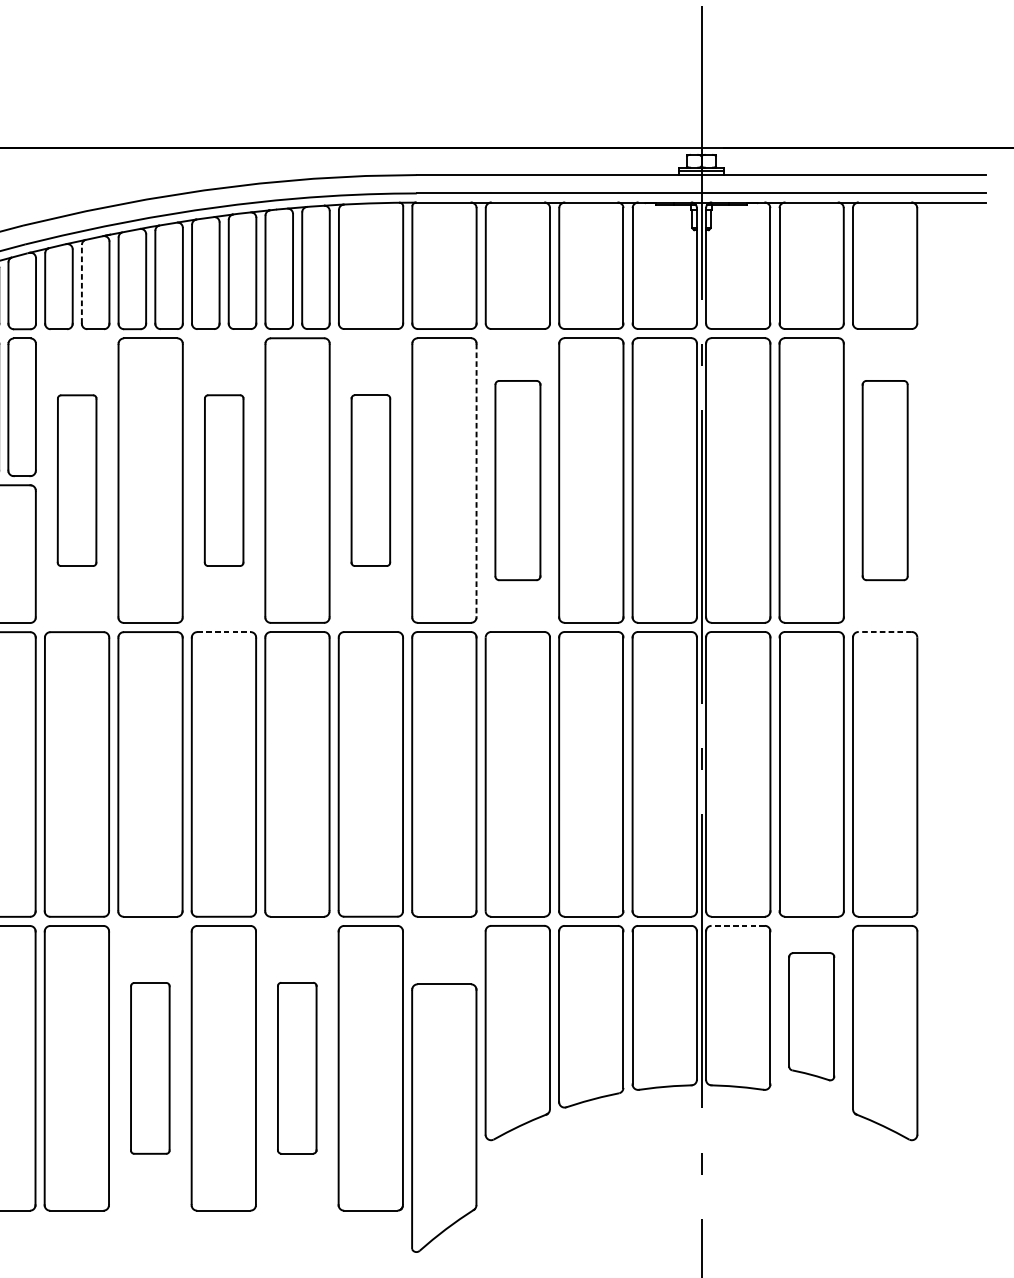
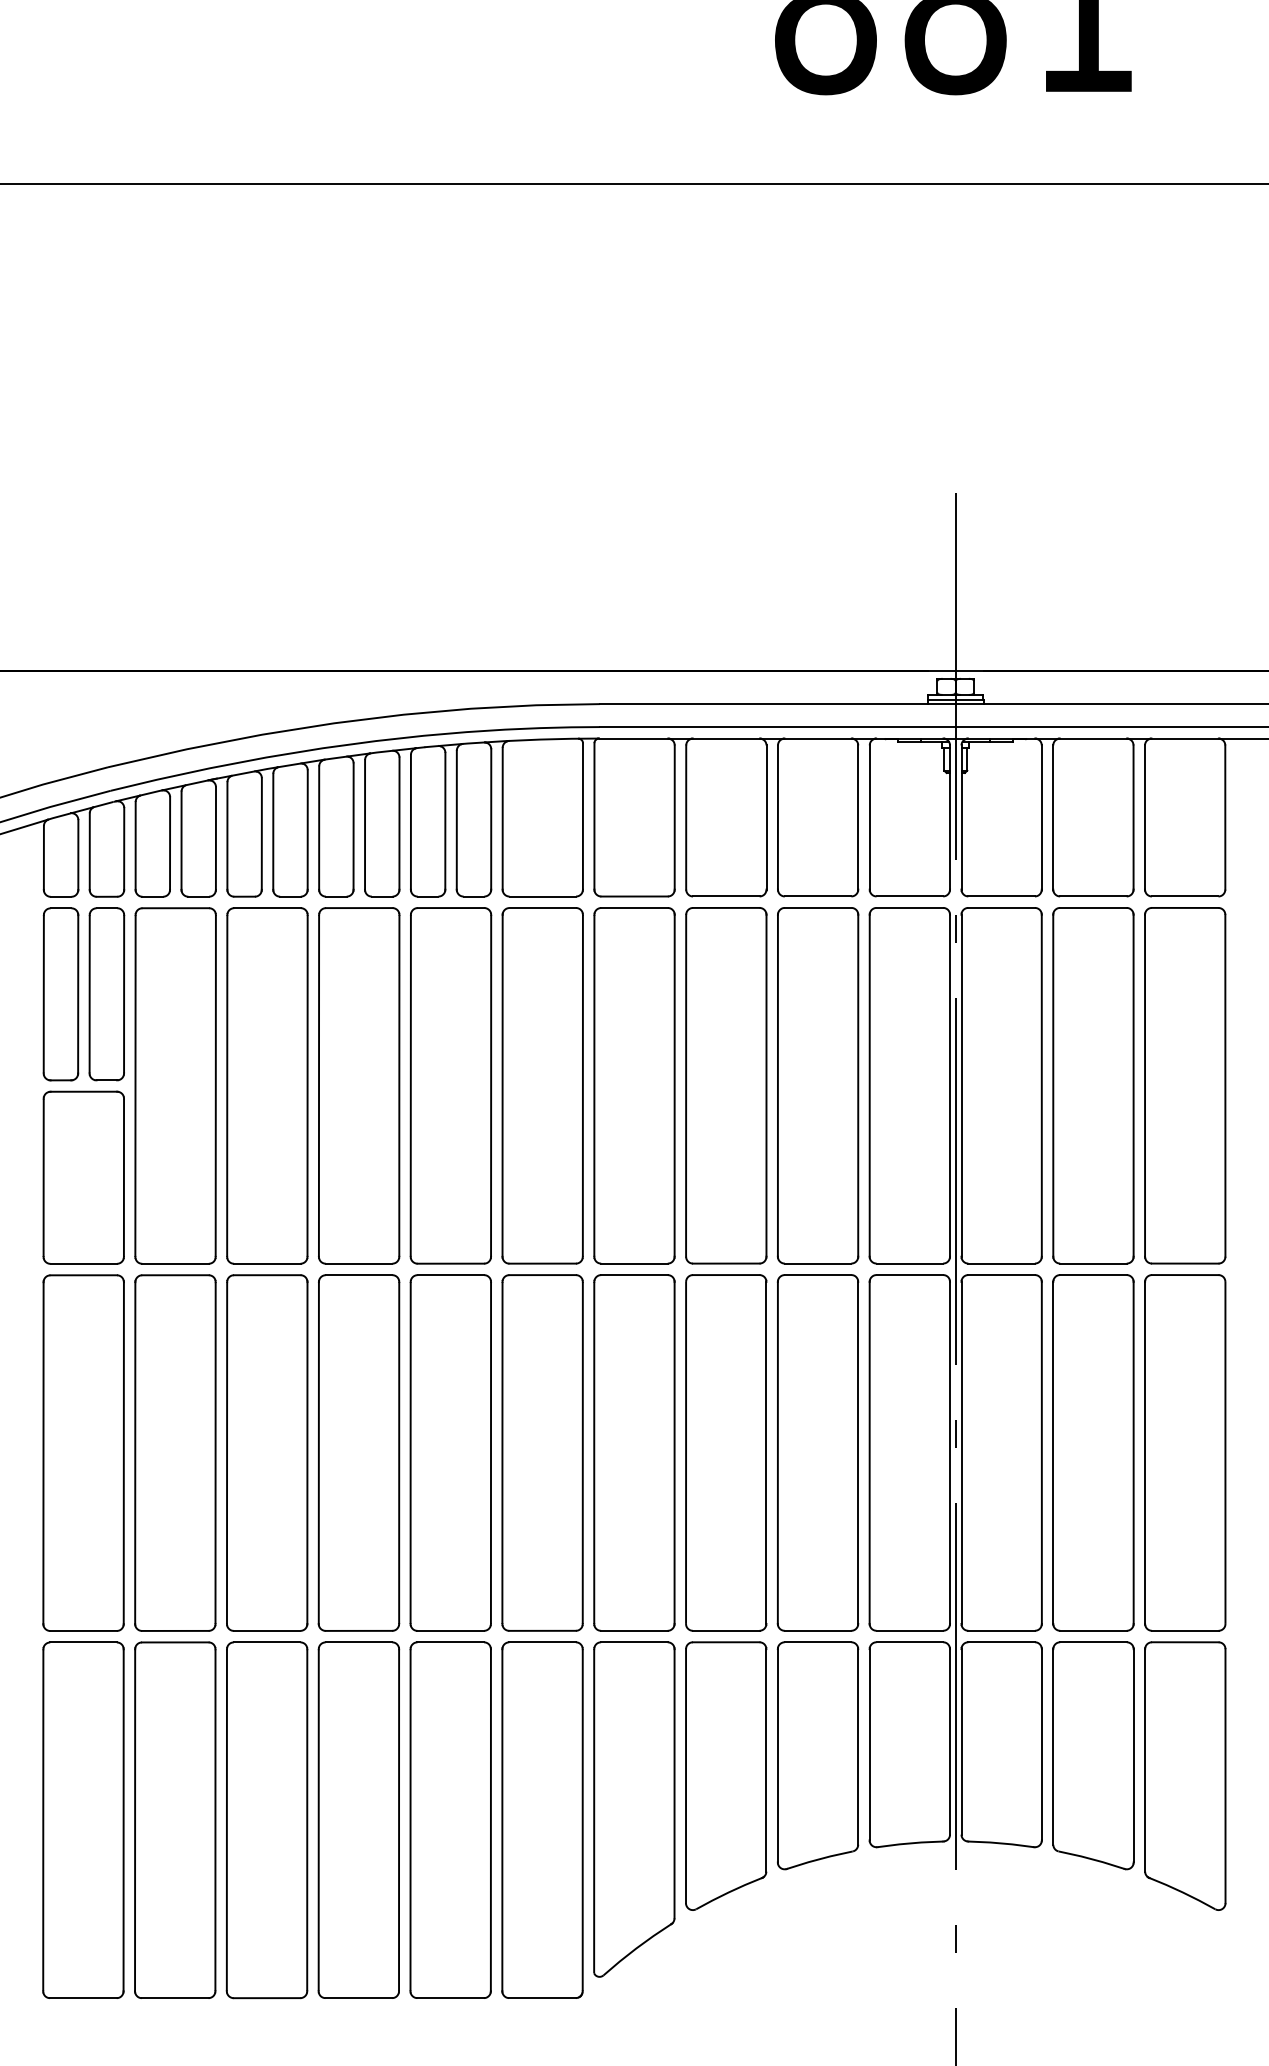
line: (81, 284) -> (181, 840), dashed -> solid
part: (77, 480) -> (175, 1085), size x1.67
part: (224, 480) -> (359, 1085), size x1.67
part: (370, 480) -> (542, 1085), size x1.67
line: (476, 480) -> (674, 1085), dashed -> solid
part: (518, 480) -> (726, 1085), size x1.43
part: (885, 480) -> (1185, 1085), size x1.43
line: (224, 632) -> (359, 1275), dashed -> solid
line: (884, 632) -> (1184, 1275), dashed -> solid
line: (738, 926) -> (1001, 1642), dashed -> solid
part: (811, 1016) -> (1093, 1755), size x1.43
part: (297, 1067) -> (450, 1819), size x1.67
part: (149, 1068) -> (266, 1820), size x1.67
part: (444, 1118) -> (634, 1809), moved

